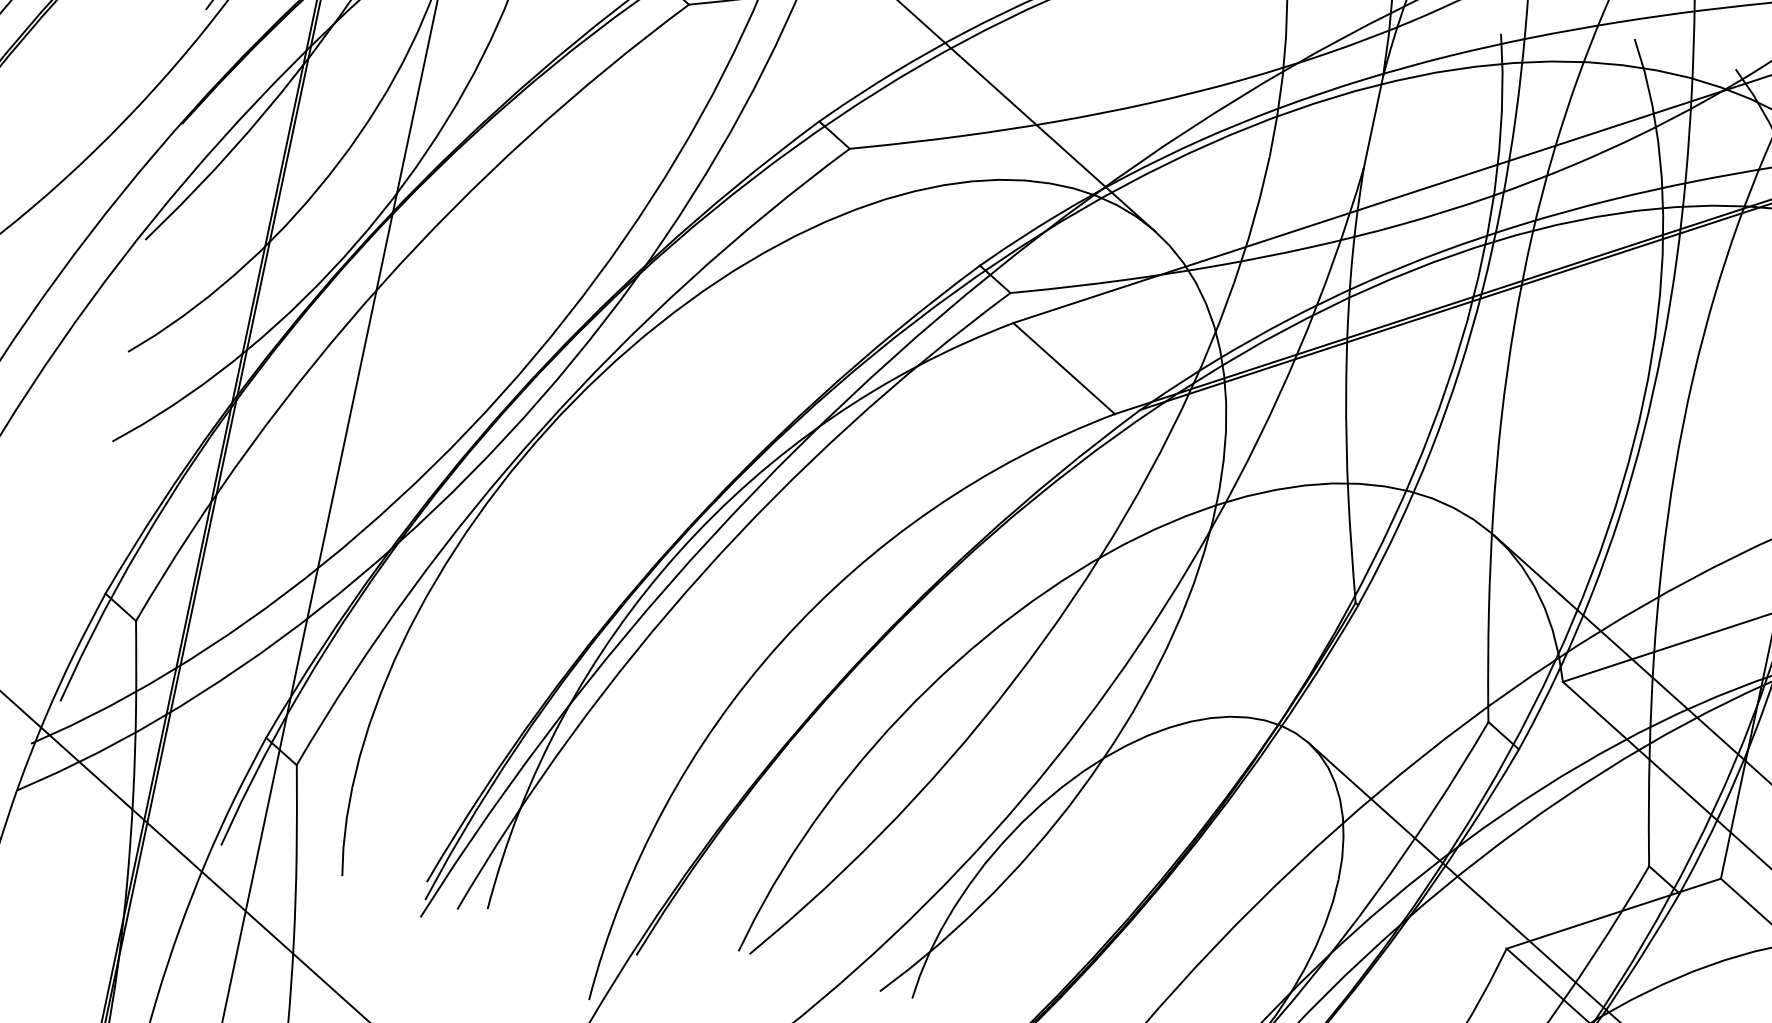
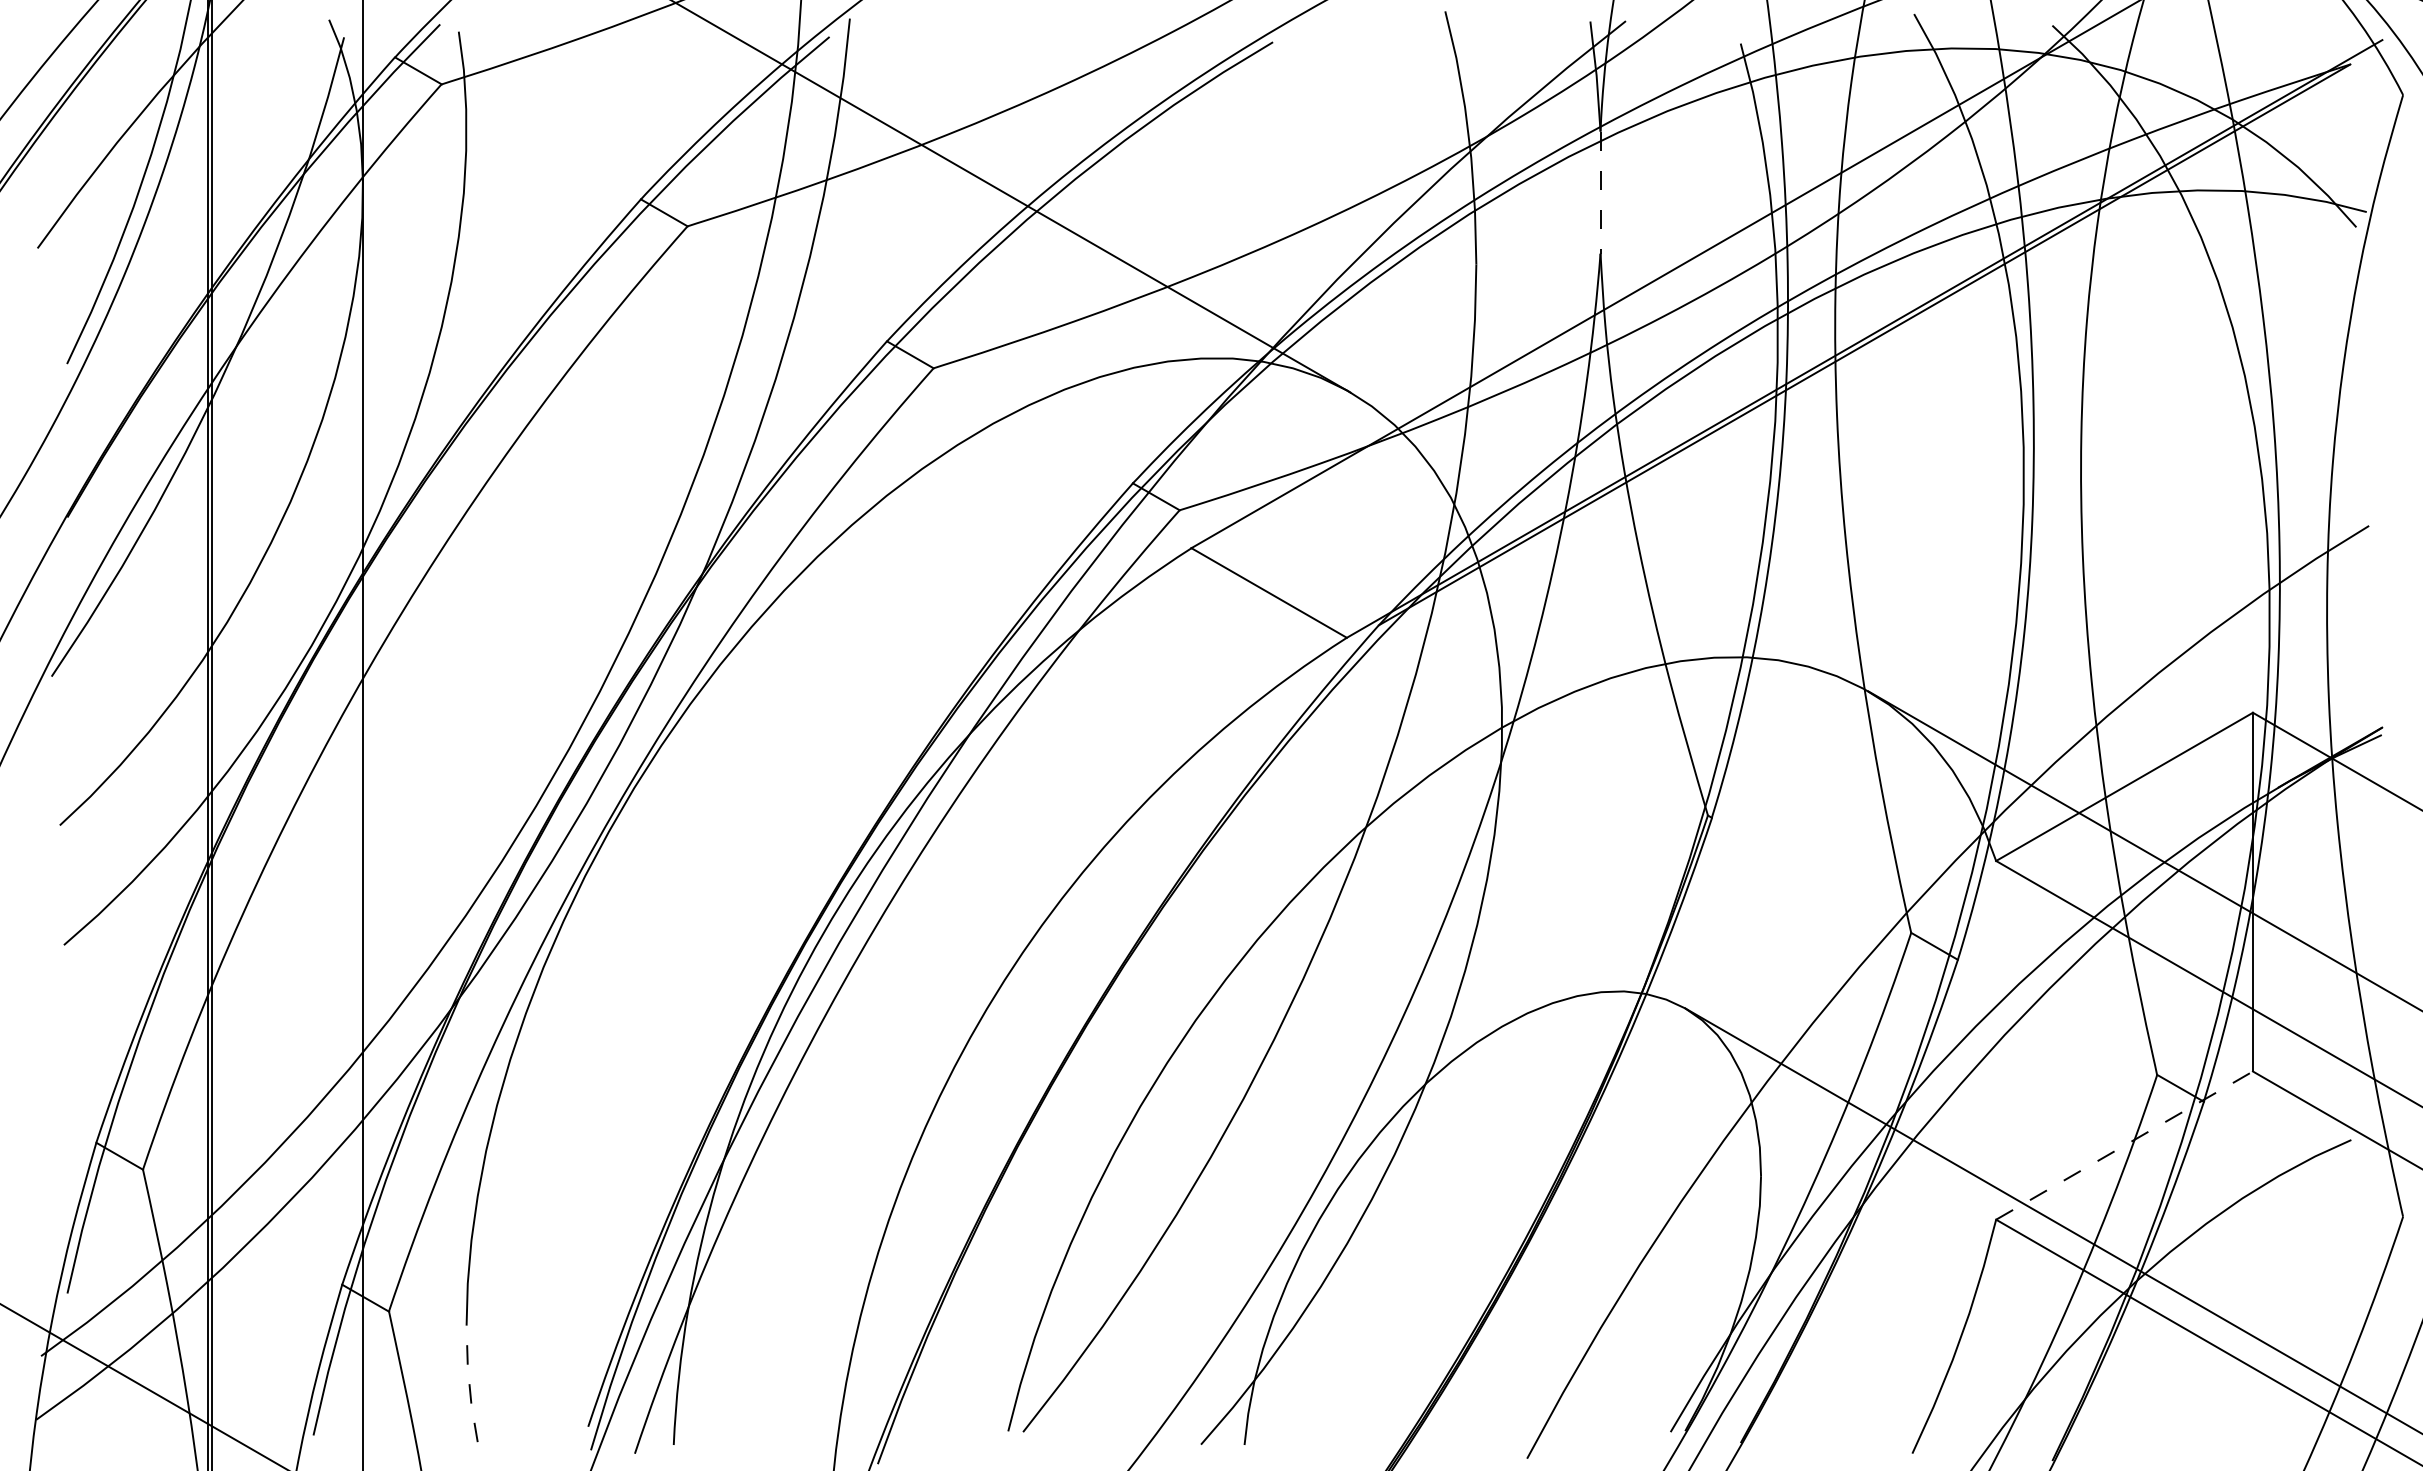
line: (1373, 123) -> (1600, 193), solid -> dashed
line: (345, 831) -> (469, 1383), solid -> dashed
line: (1613, 913) -> (2124, 1145), solid -> dashed

